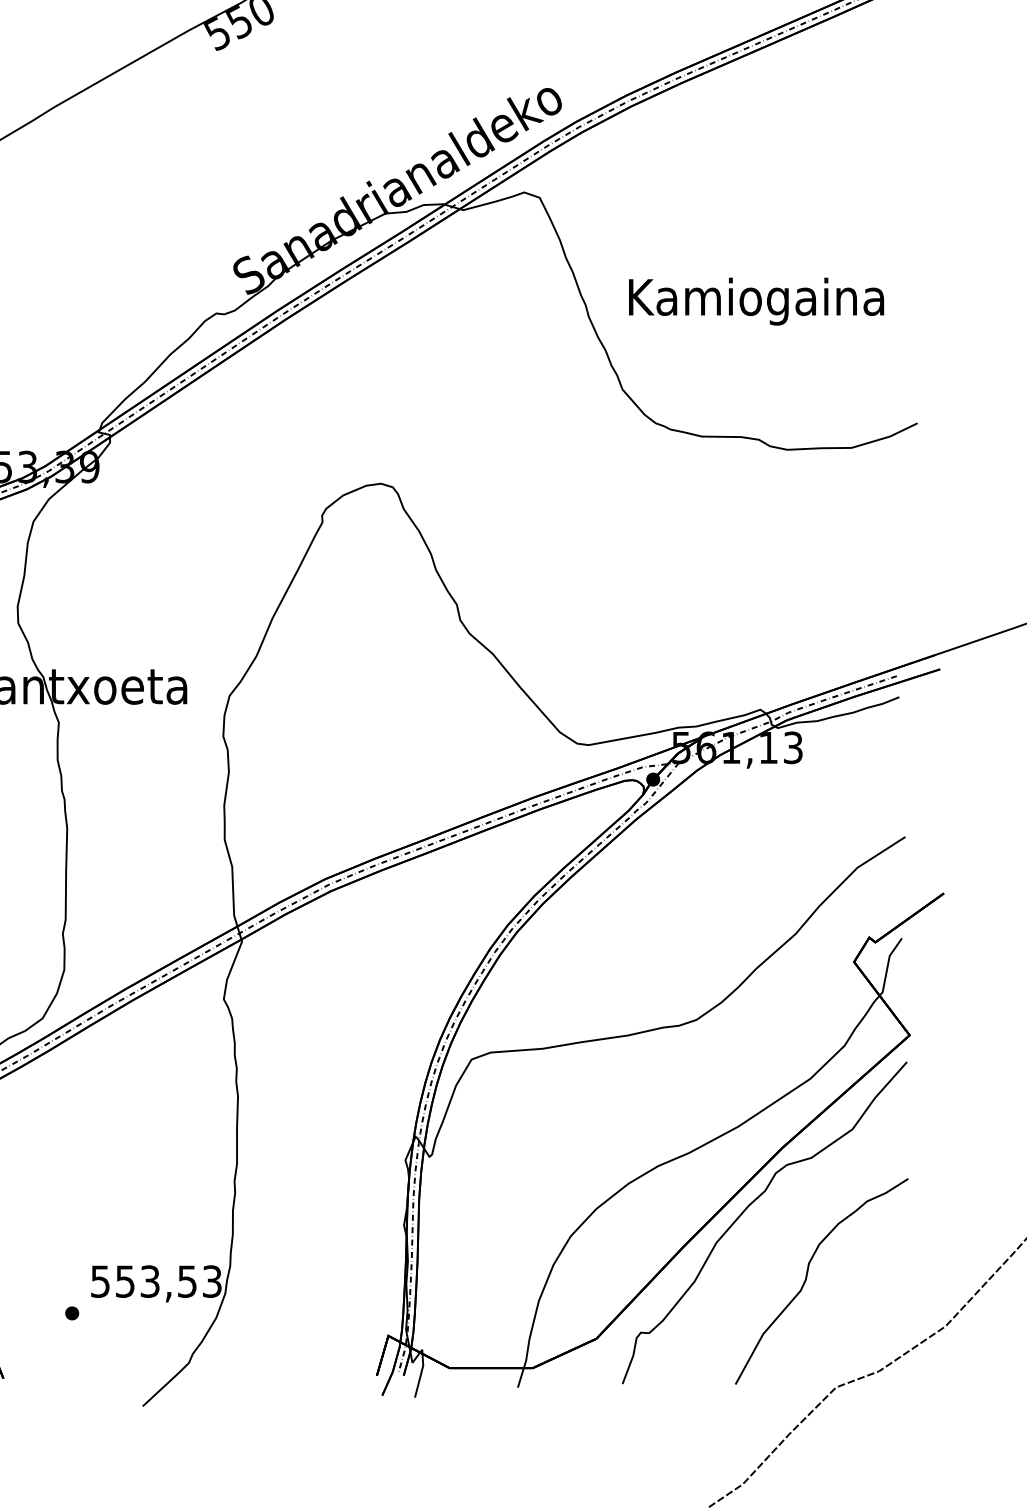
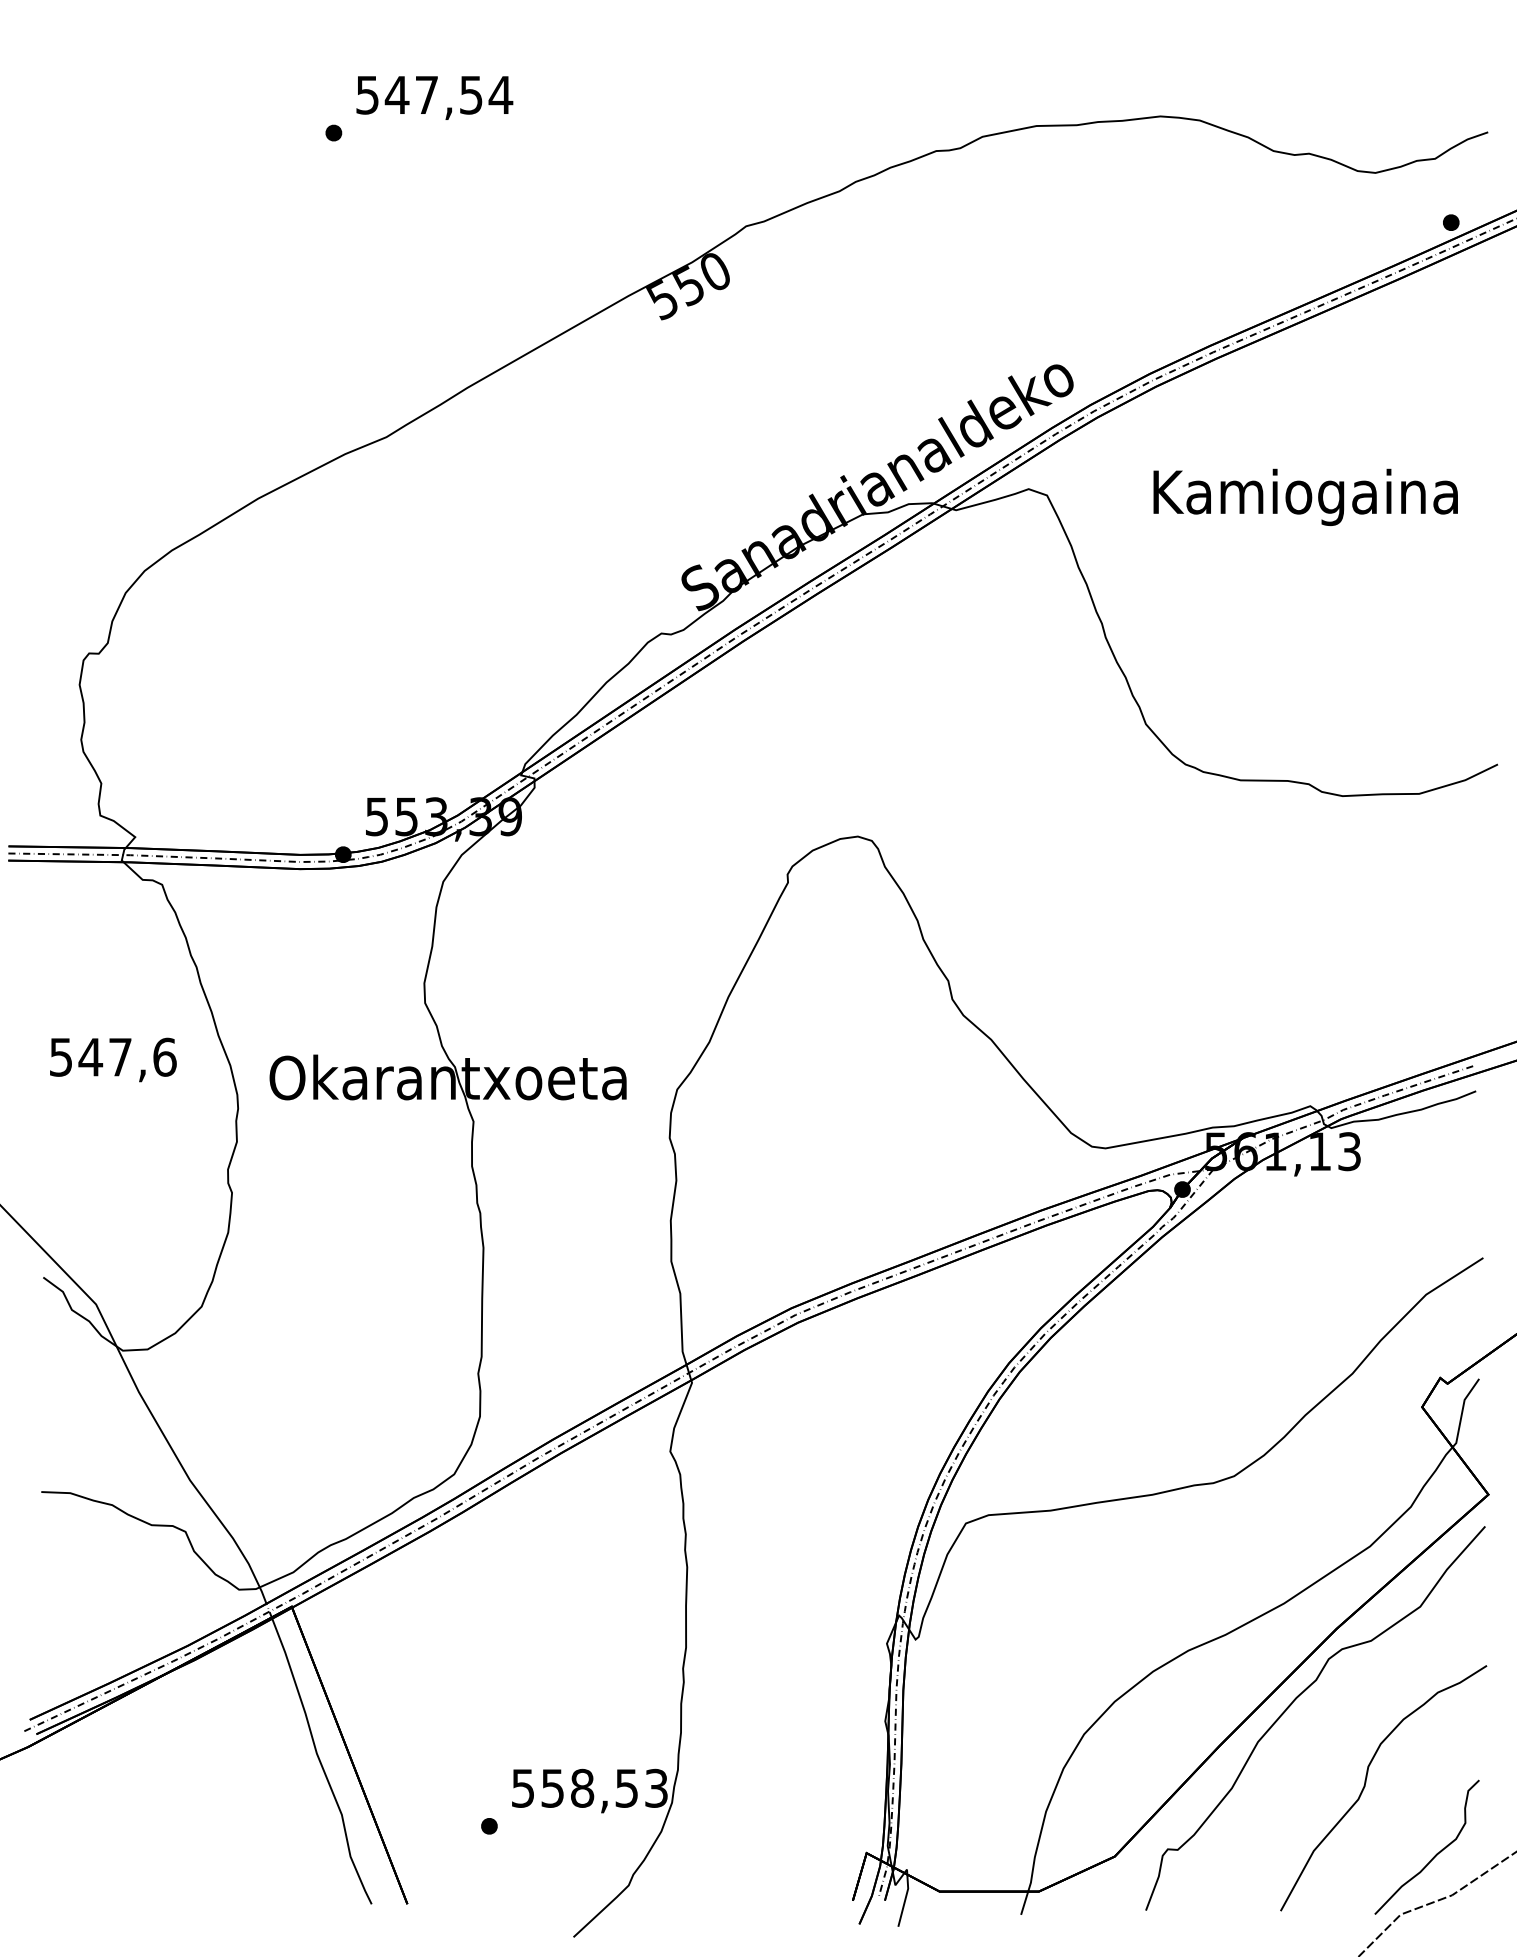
text: (756, 300) -> (1305, 496), moved
text: (150, 1281) -> (582, 1788), 553,53 -> 558,53
curve: (865, 1337) -> (1435, 1854), added

